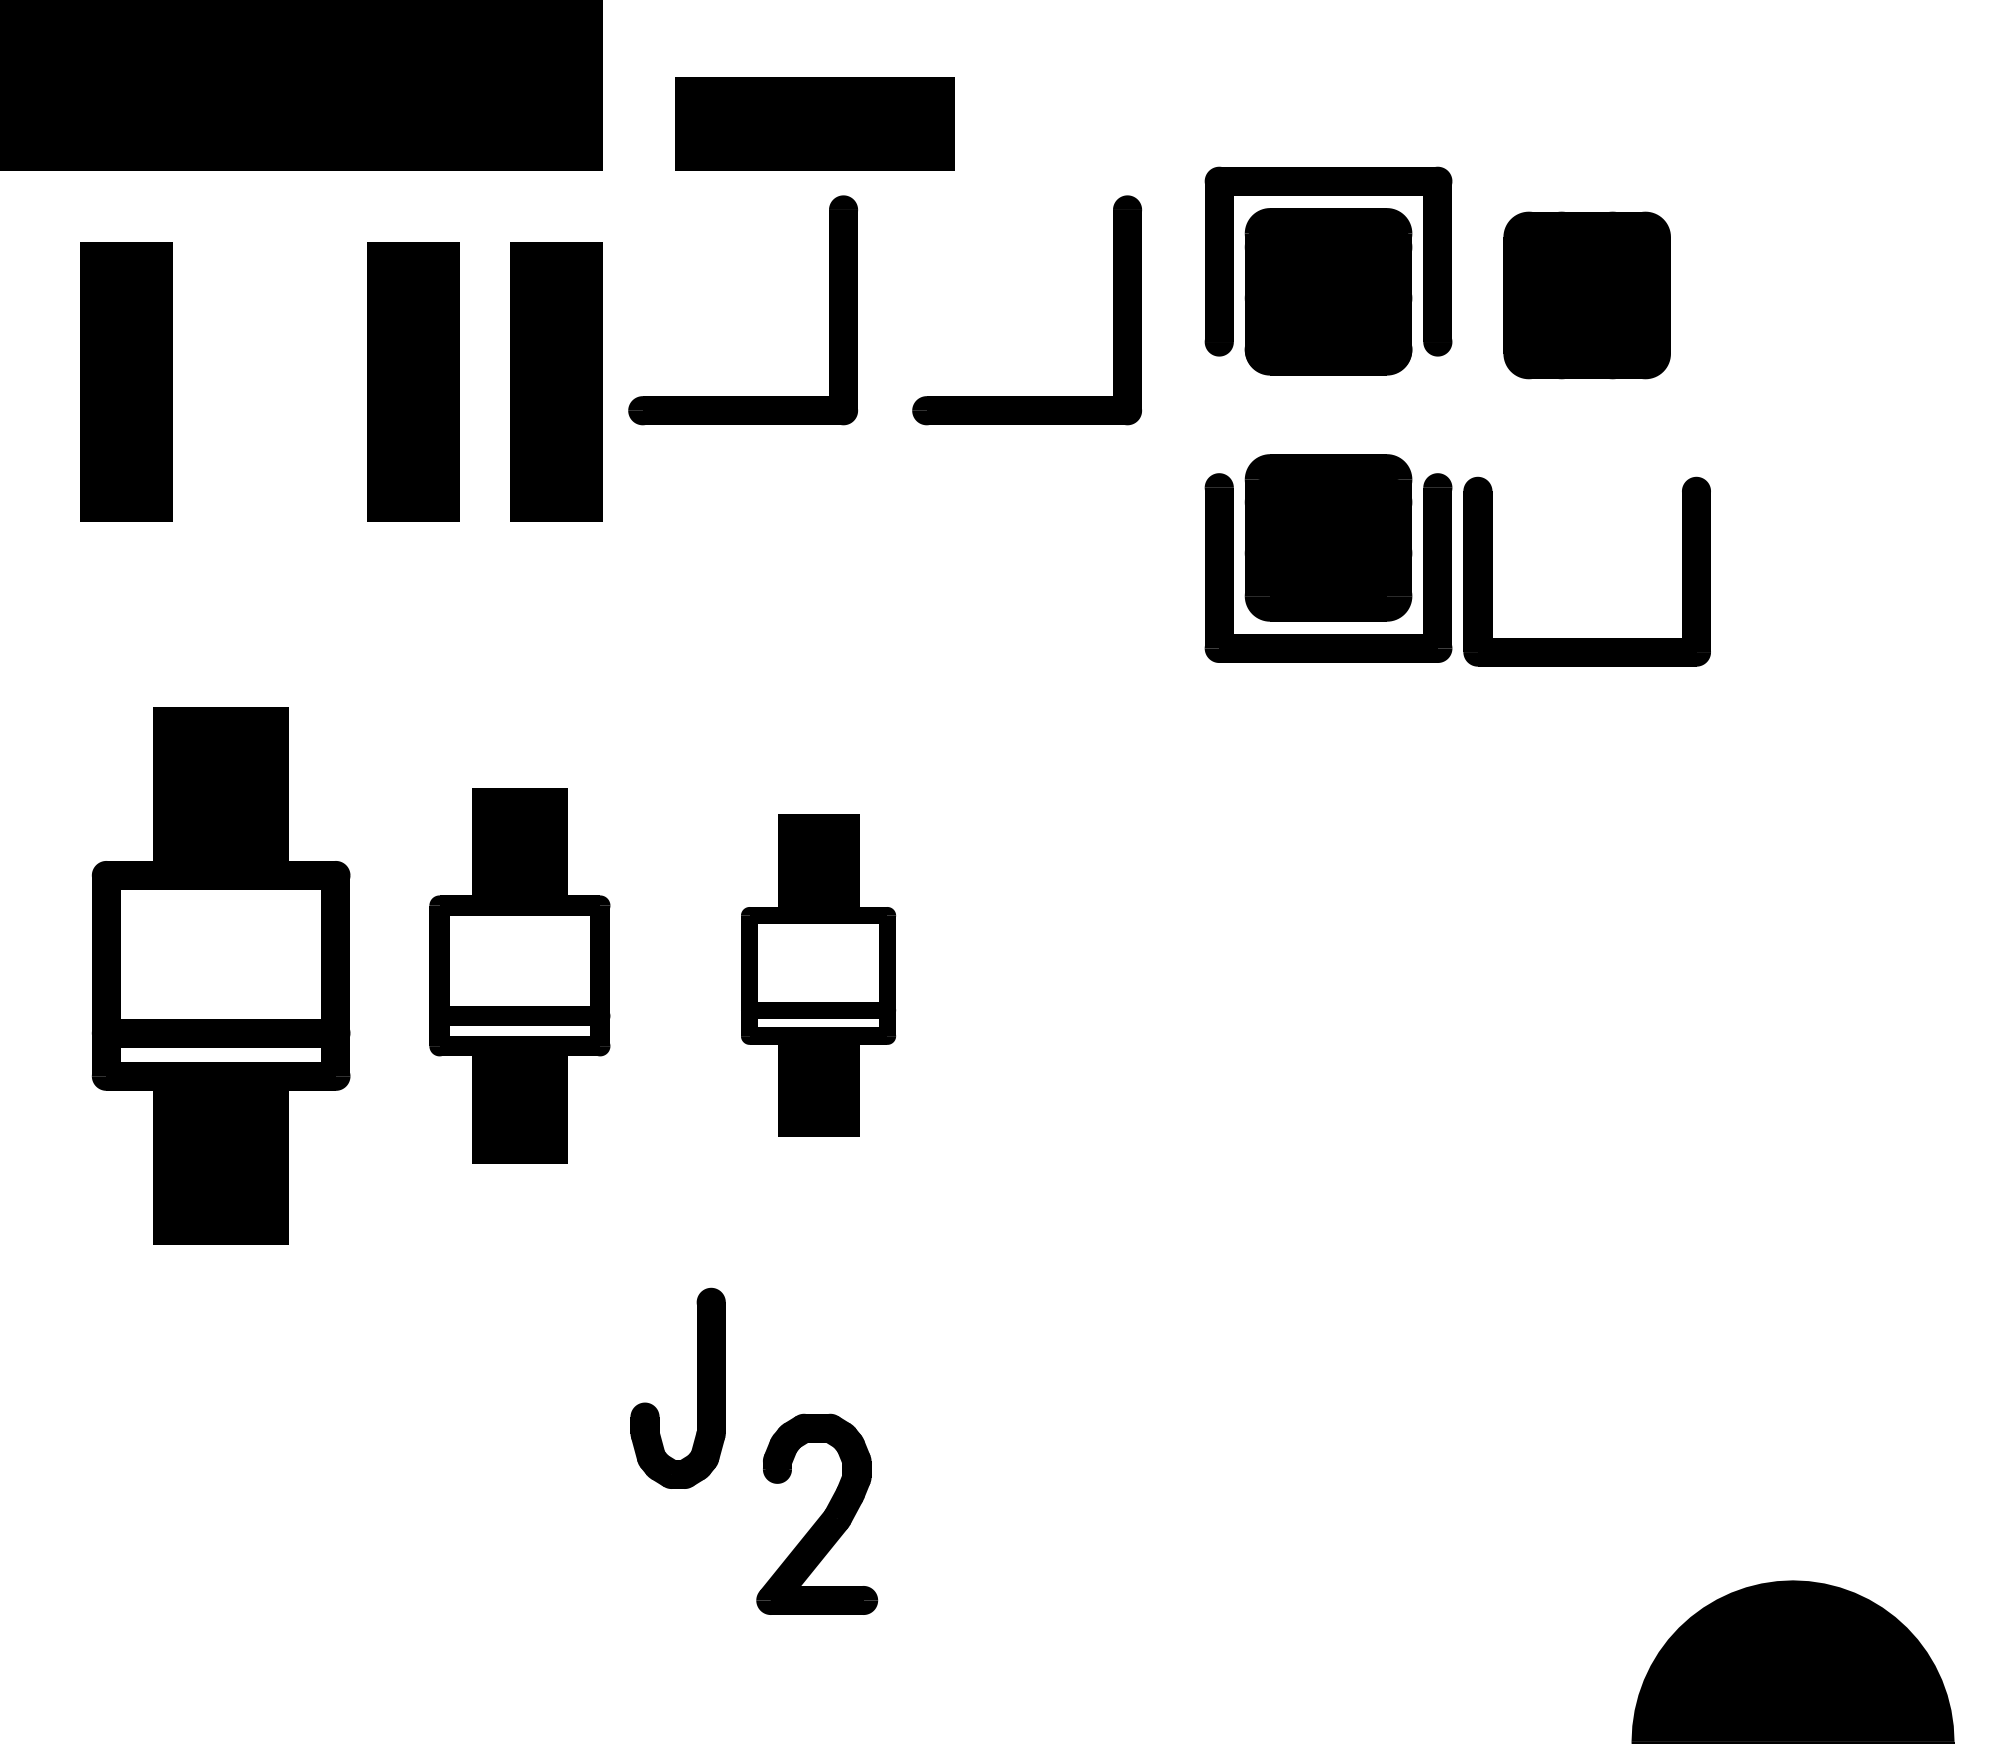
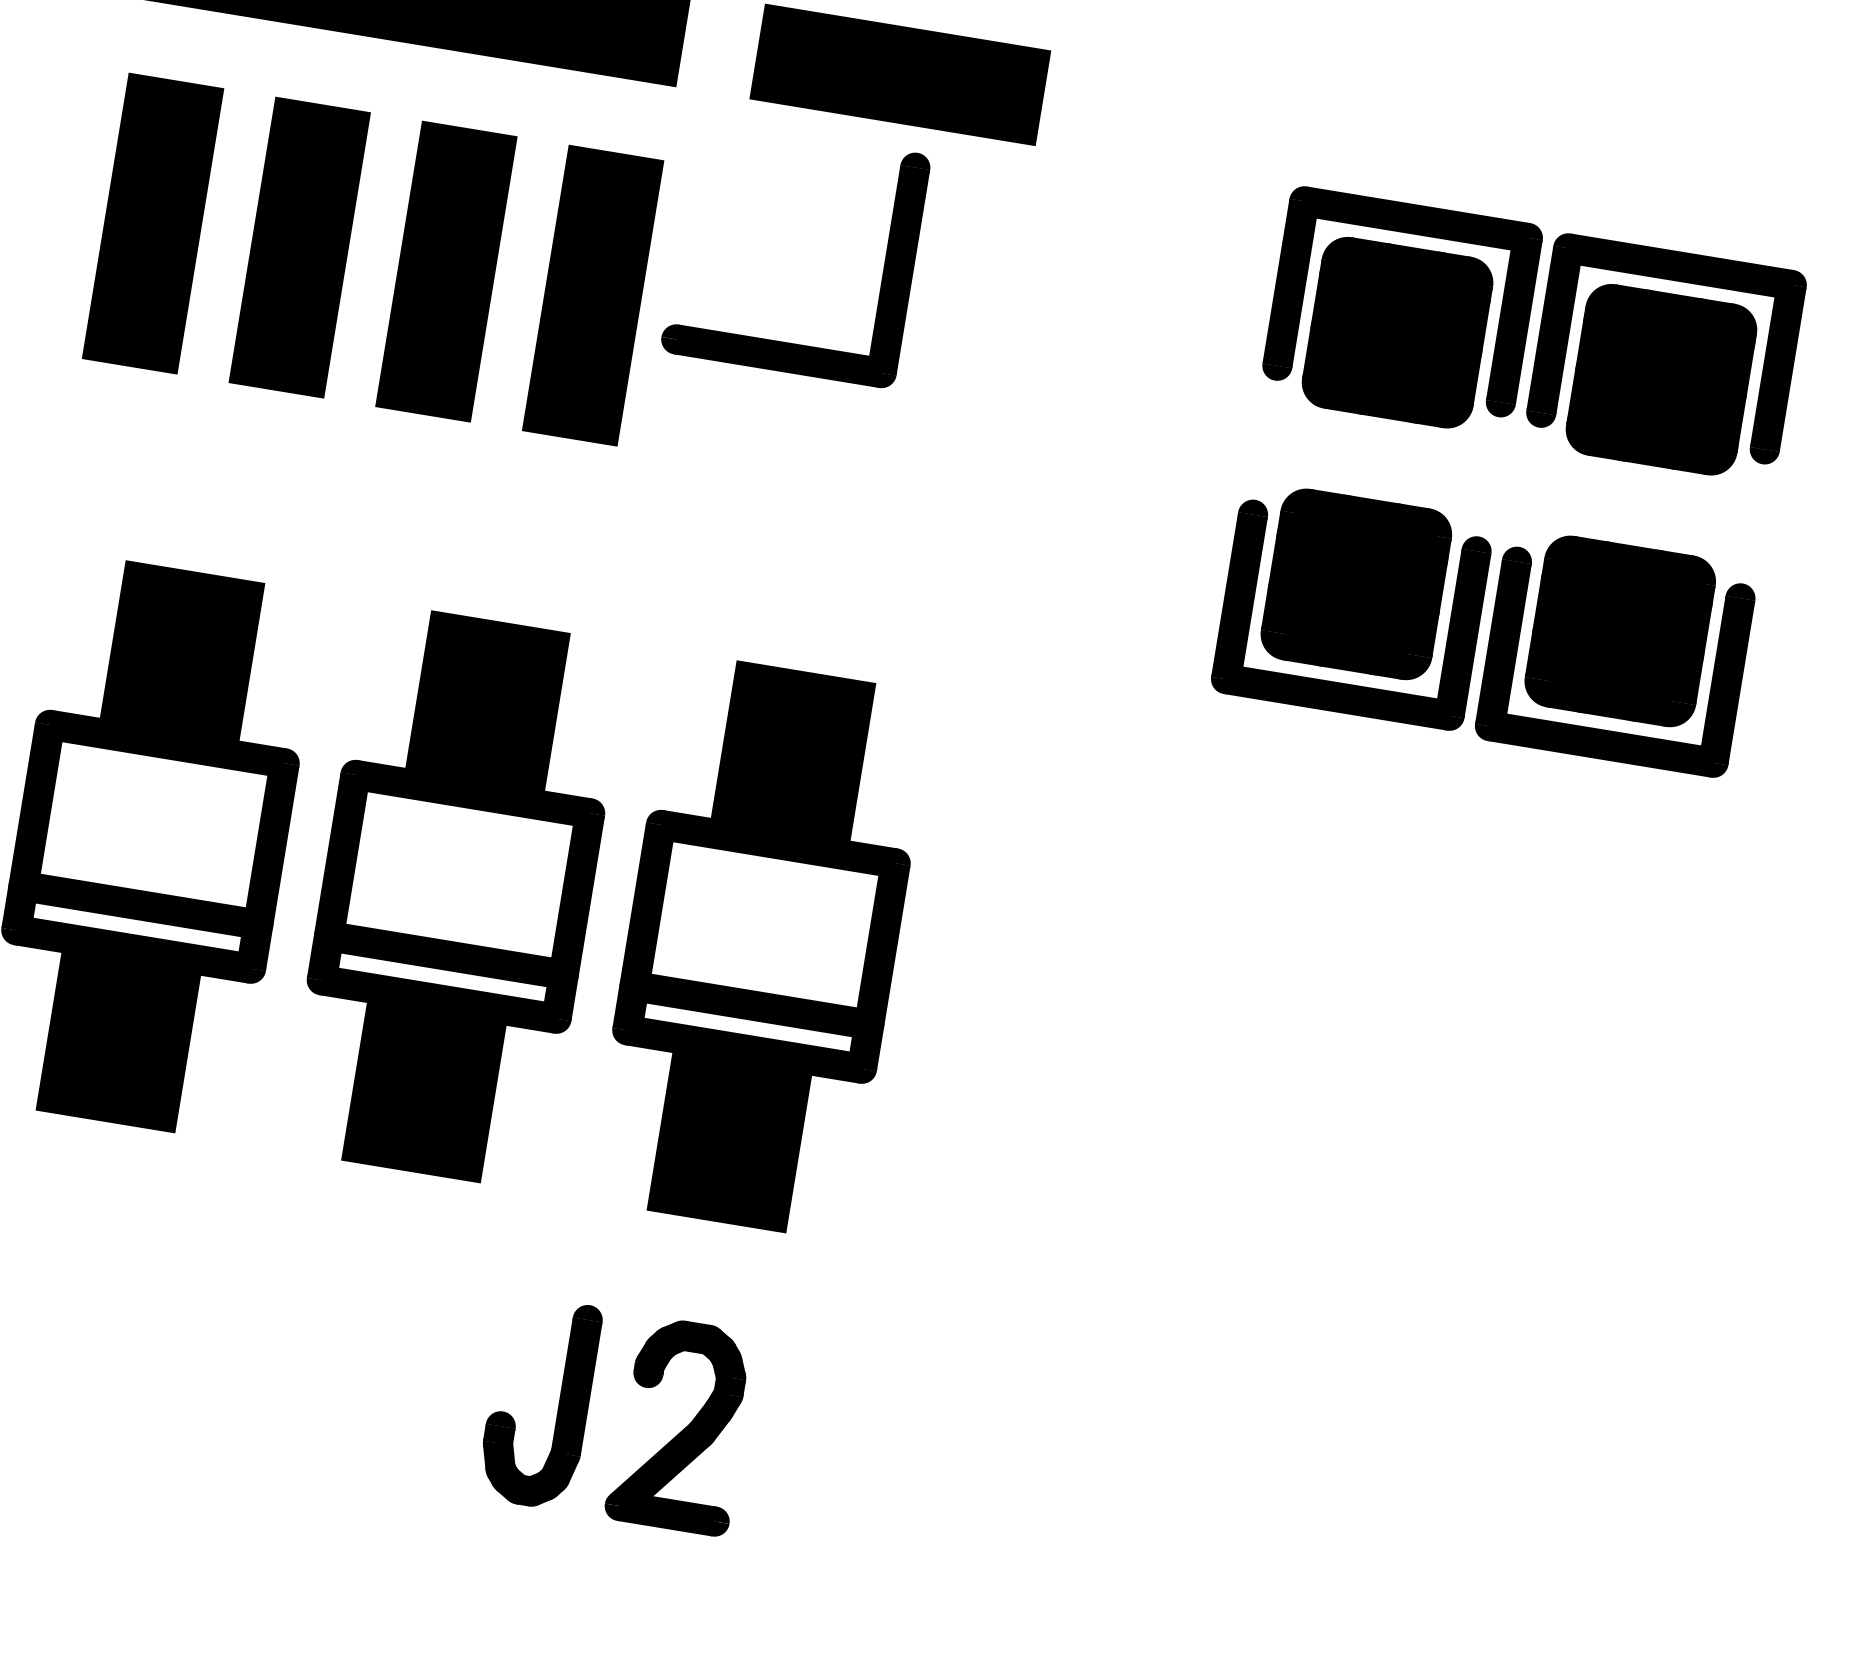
part: (1586, 199) -> (1676, 281), added
part: (269, 381) -> (299, 247), added
part: (1026, 396) -> (1071, 389), removed
part: (1586, 541) -> (1619, 631), added
part: (519, 975) -> (455, 896), size x1.43
part: (818, 975) -> (761, 946), size x1.67
part: (697, 1387) -> (559, 1404), moved
part: (817, 1513) -> (682, 1424), moved

